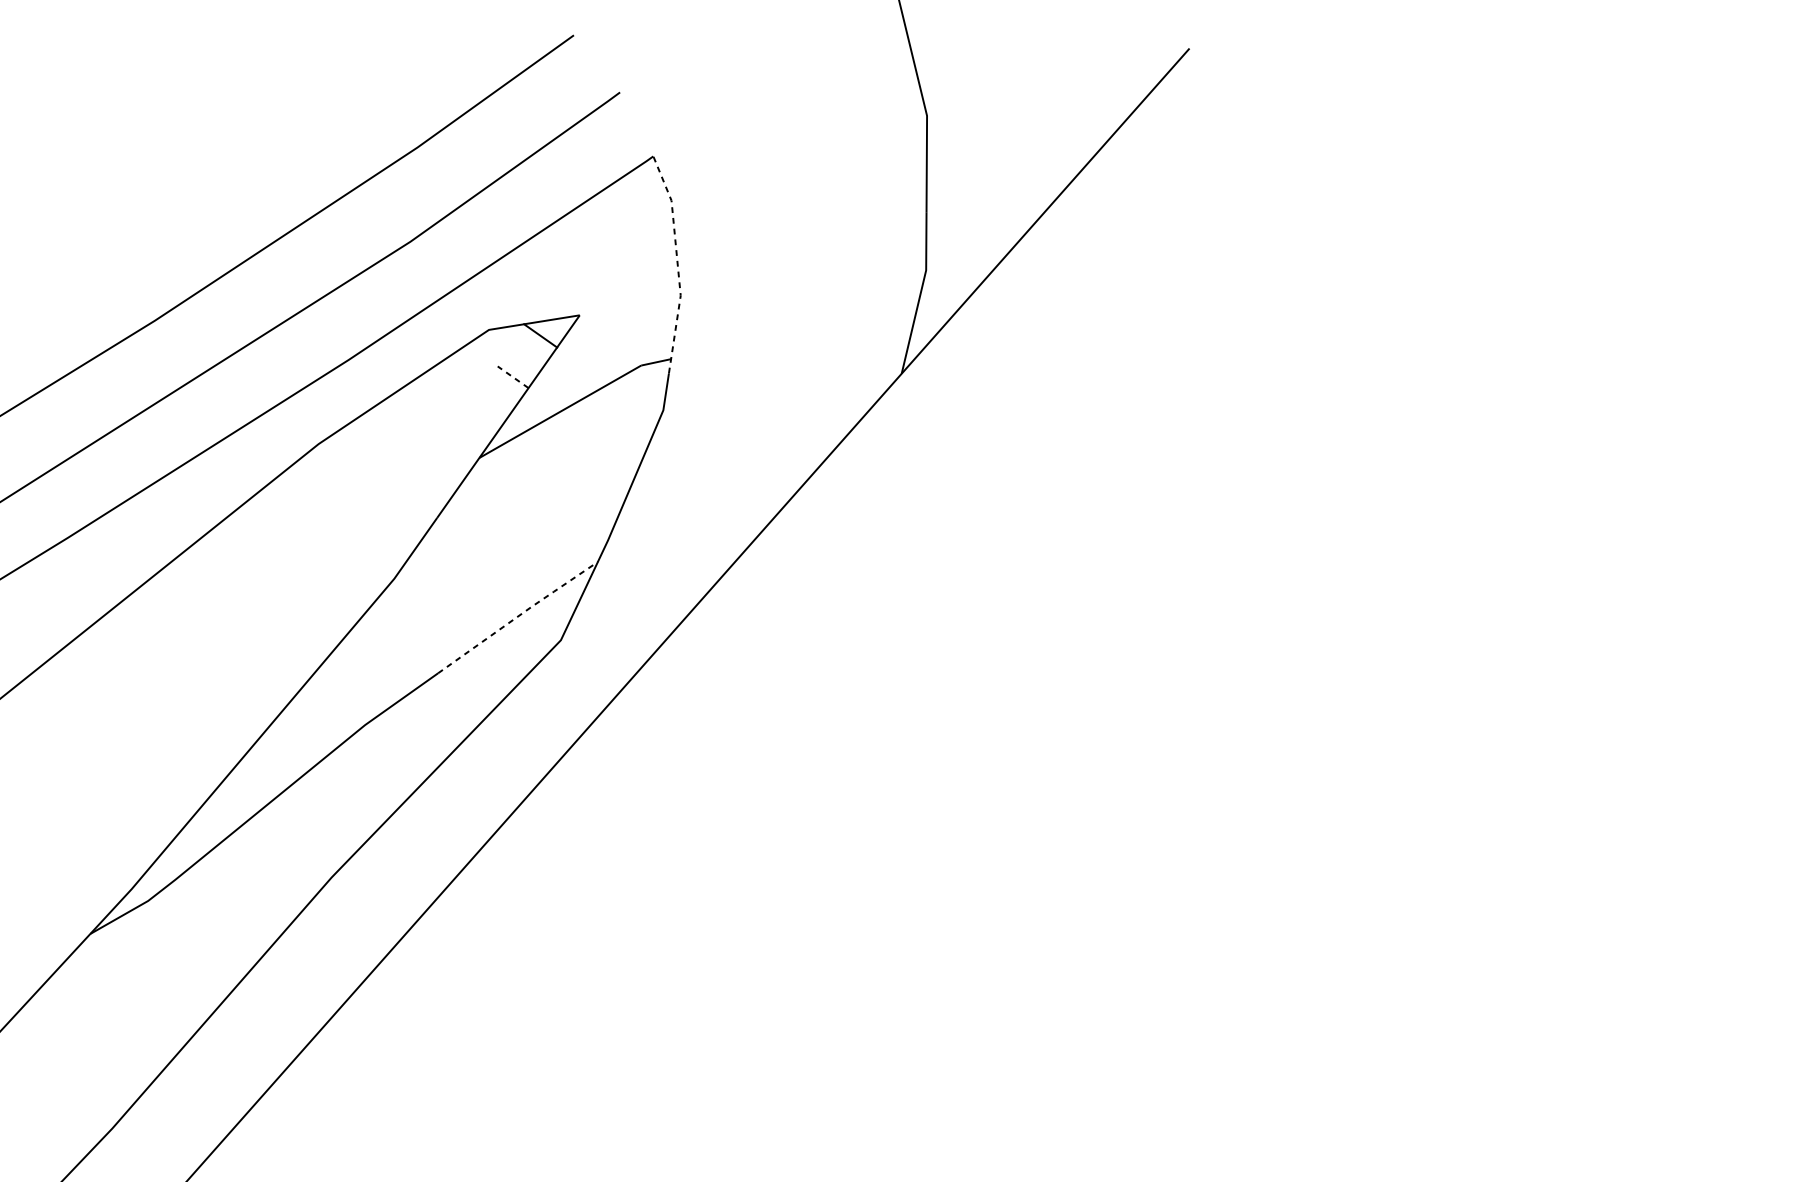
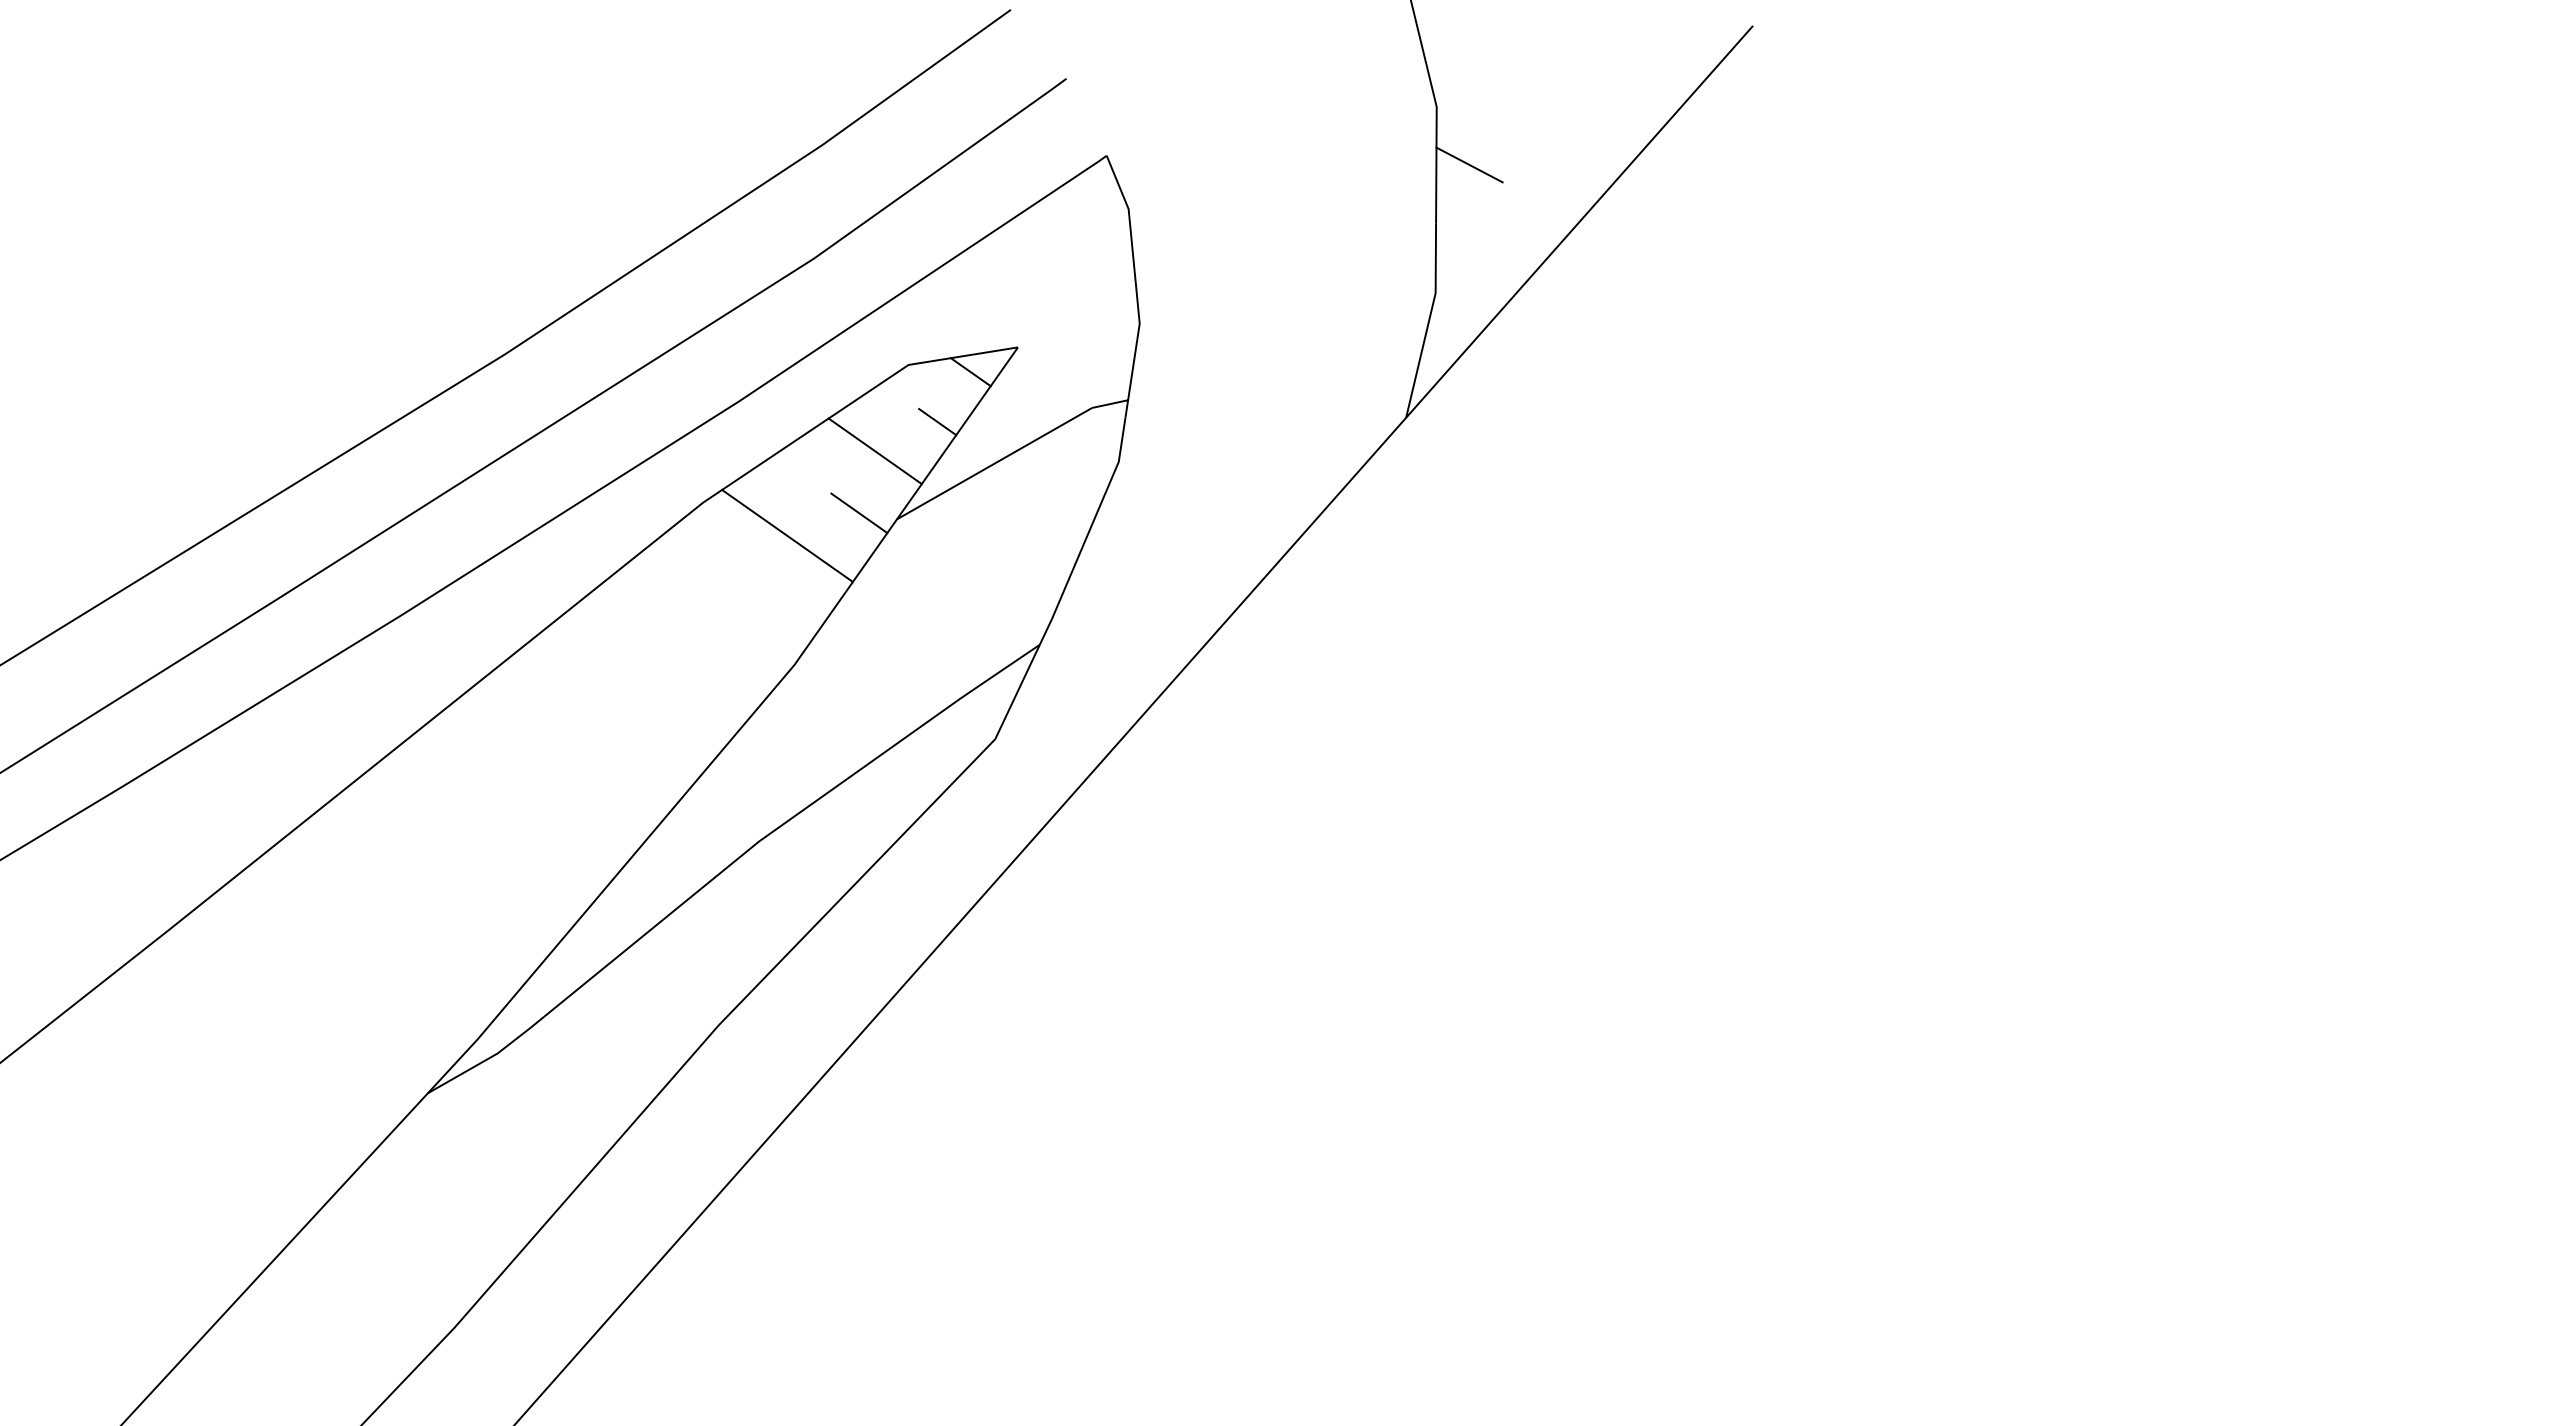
line: (954, 163) -> (1469, 164), added
line: (677, 263) -> (1135, 284), dashed -> solid
line: (513, 377) -> (937, 422), dashed -> solid
line: (460, 401) -> (874, 451), added
line: (448, 453) -> (859, 513), added
line: (388, 471) -> (787, 535), added
line: (517, 616) -> (943, 710), dashed -> solid

